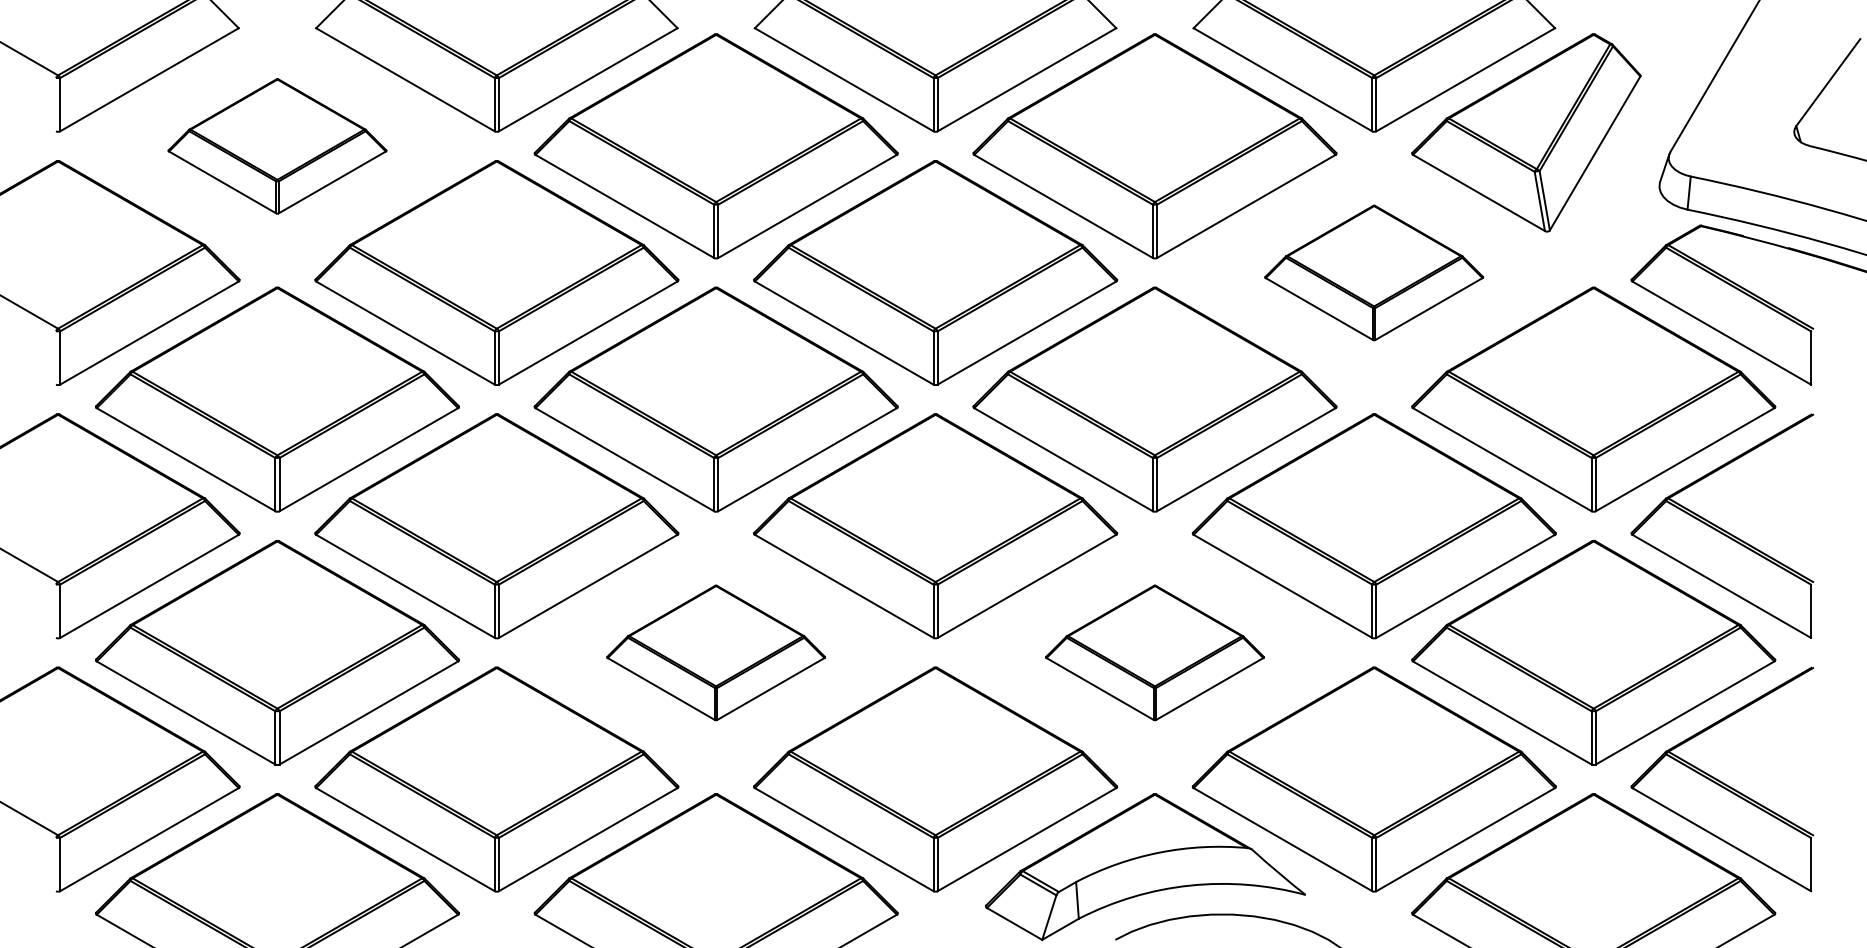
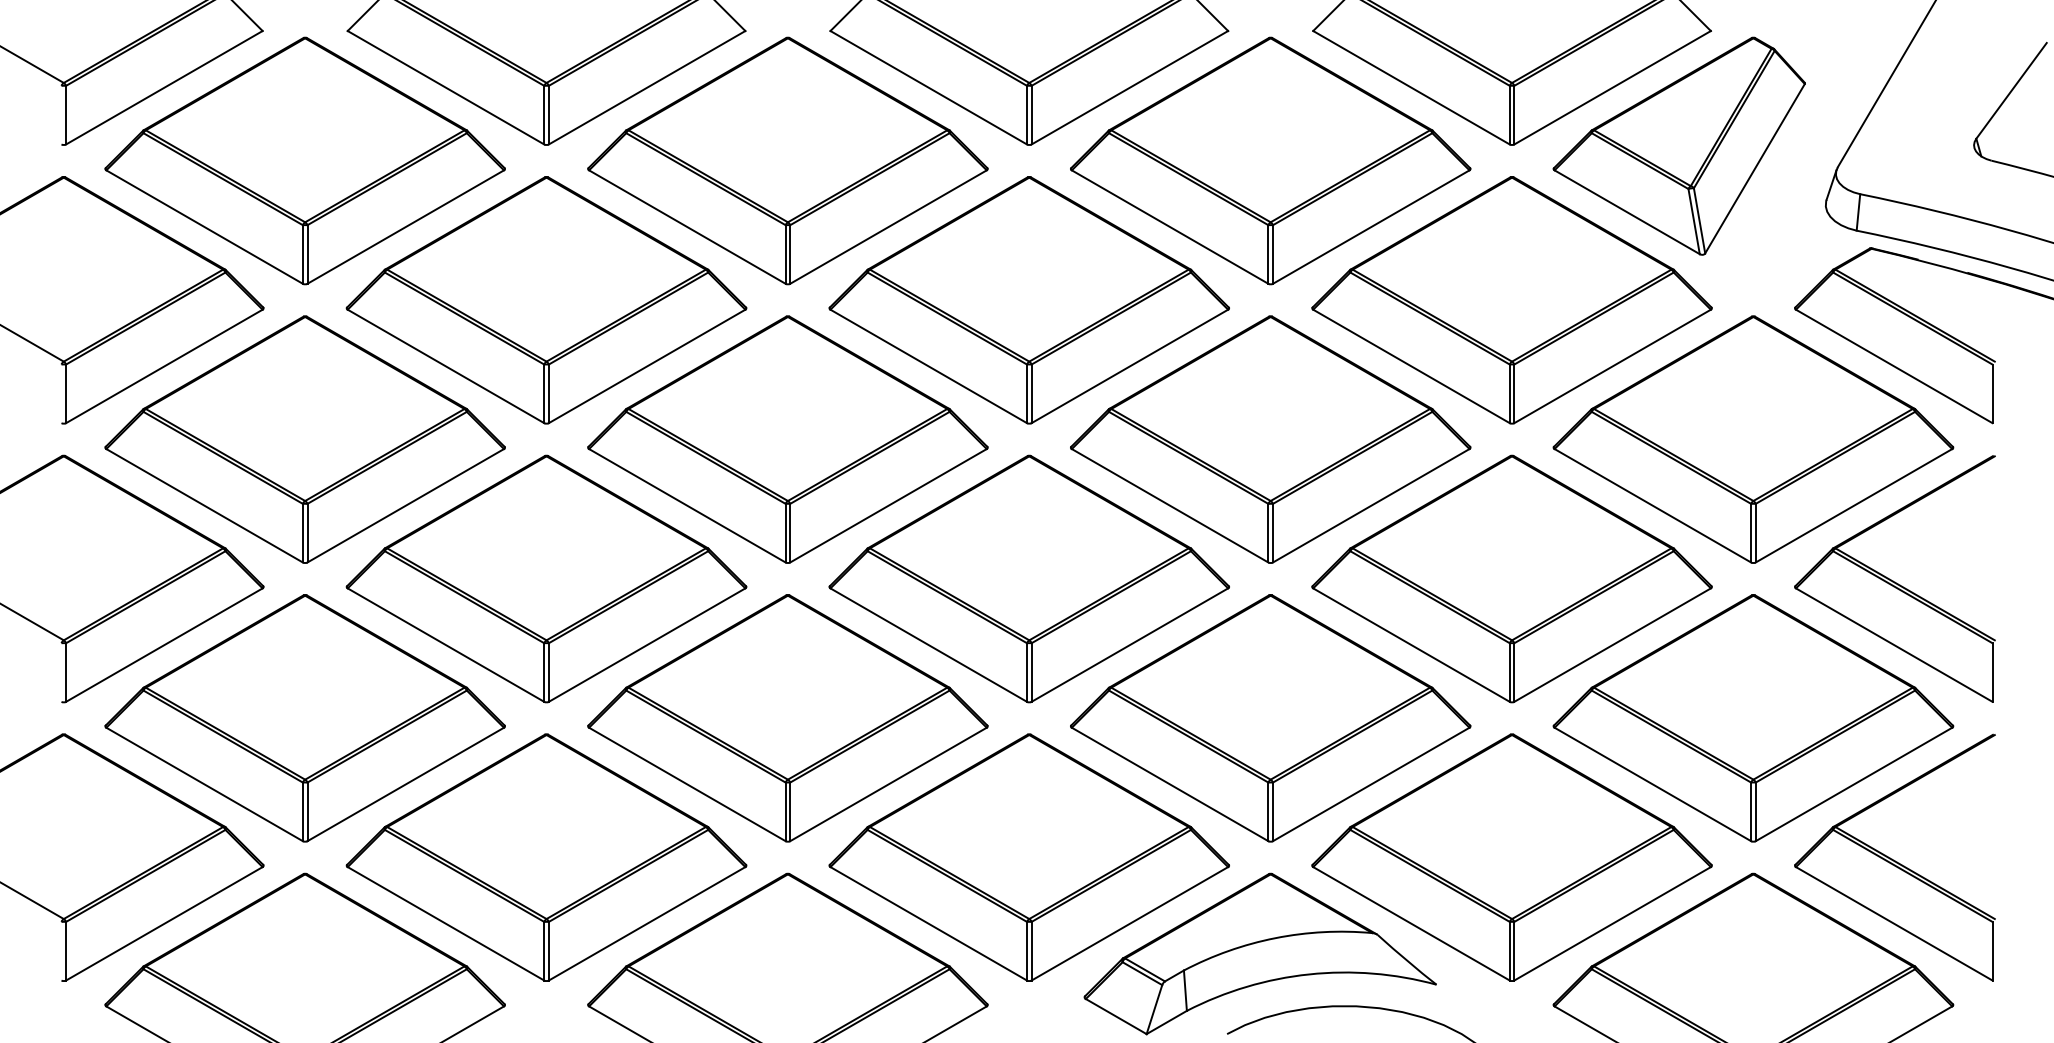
part: (277, 146) -> (305, 161), size x1.67
part: (1373, 272) -> (1511, 299), size x1.67
part: (715, 652) -> (787, 717), size x1.67
part: (1154, 652) -> (1270, 717), size x1.67

